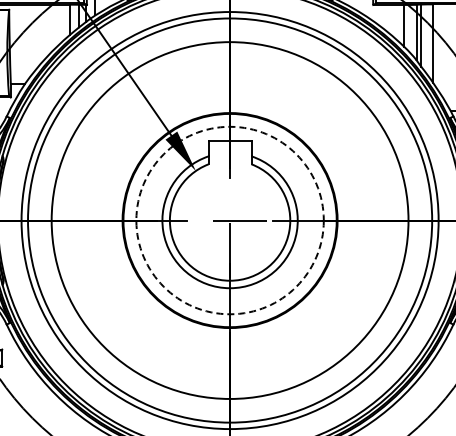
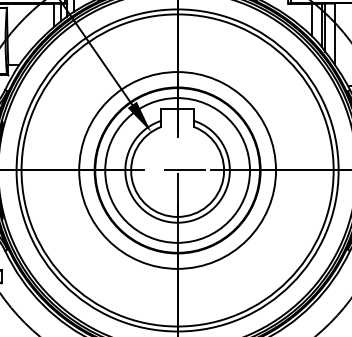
circle: (229, 220) -> (177, 170), dashed -> solid
circle: (229, 220) -> (177, 170), size x0.71

